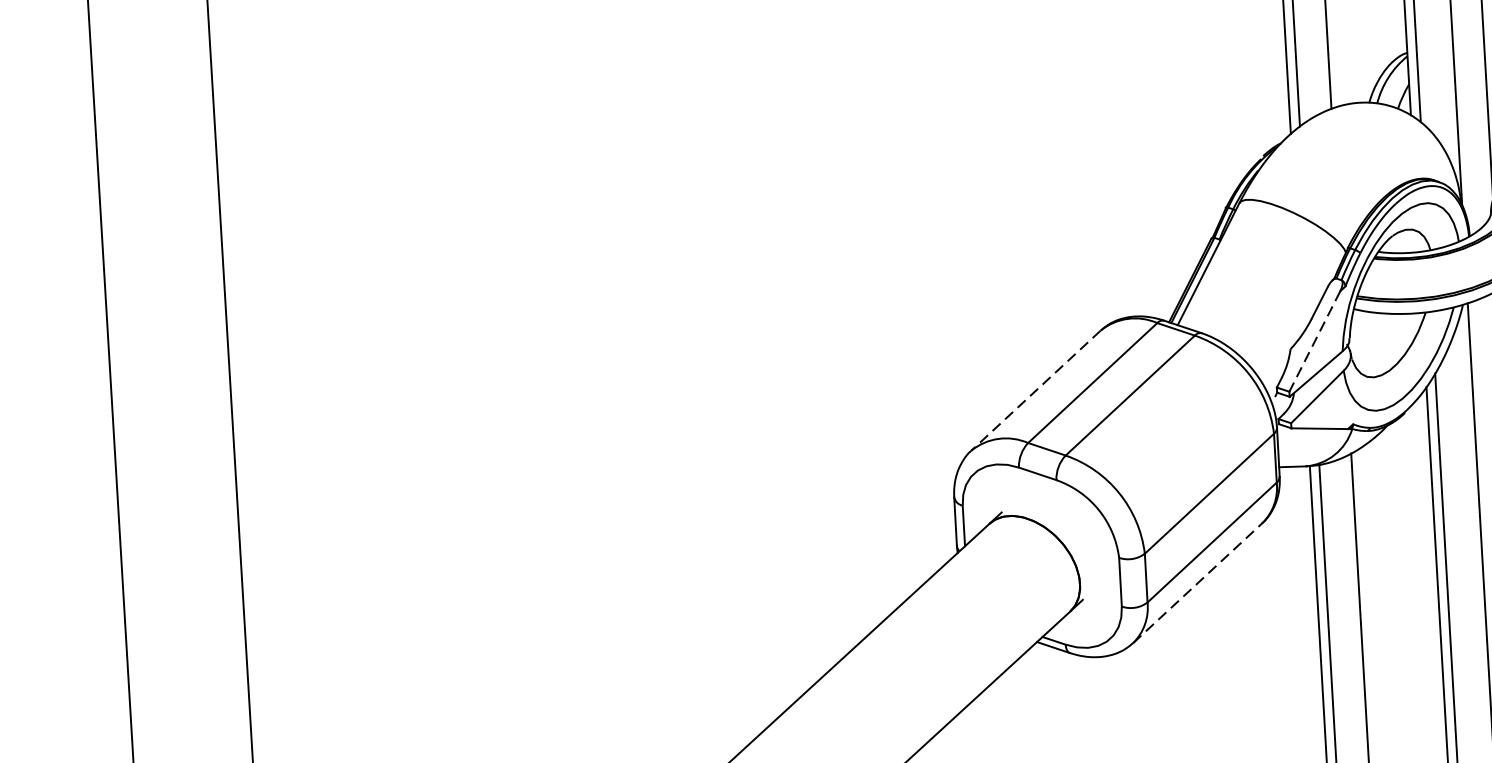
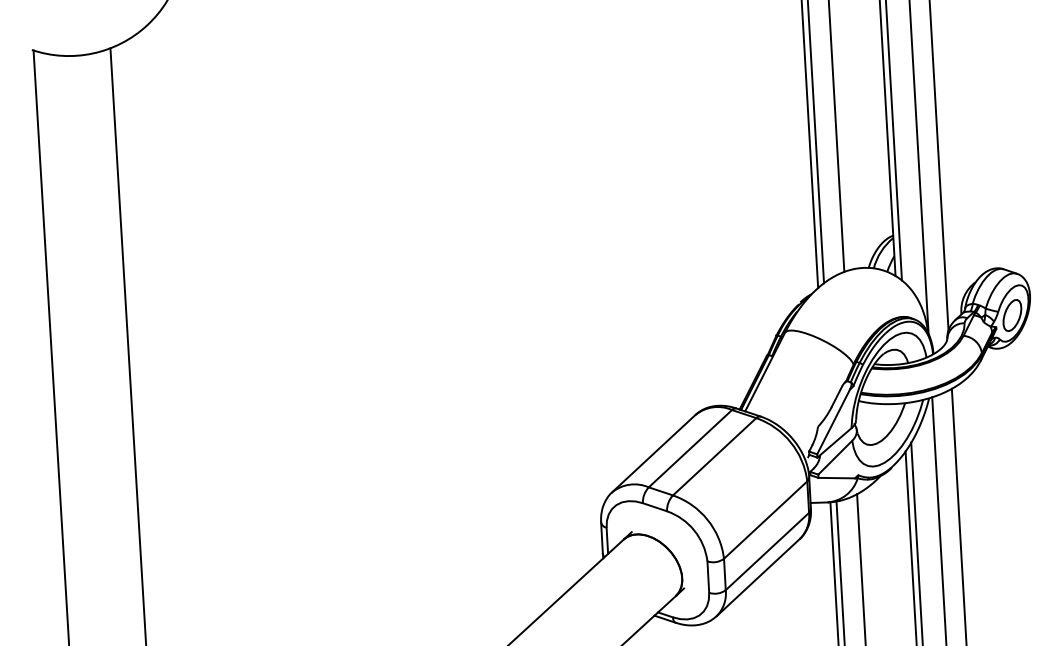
line: (1314, 342) -> (833, 422), dashed -> solid
line: (1035, 390) -> (653, 453), dashed -> solid
line: (1198, 582) -> (758, 577), dashed -> solid

